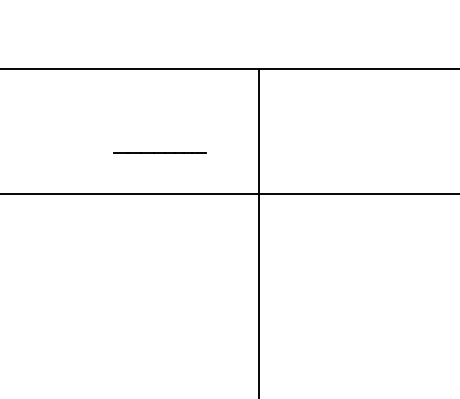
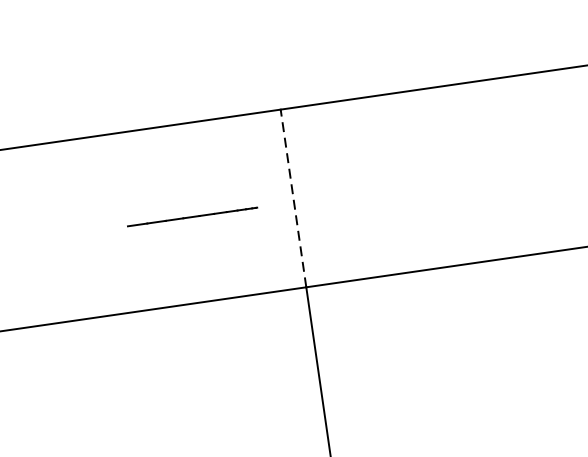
line: (258, 131) -> (292, 198), solid -> dashed
line: (159, 152) -> (191, 216), moved

